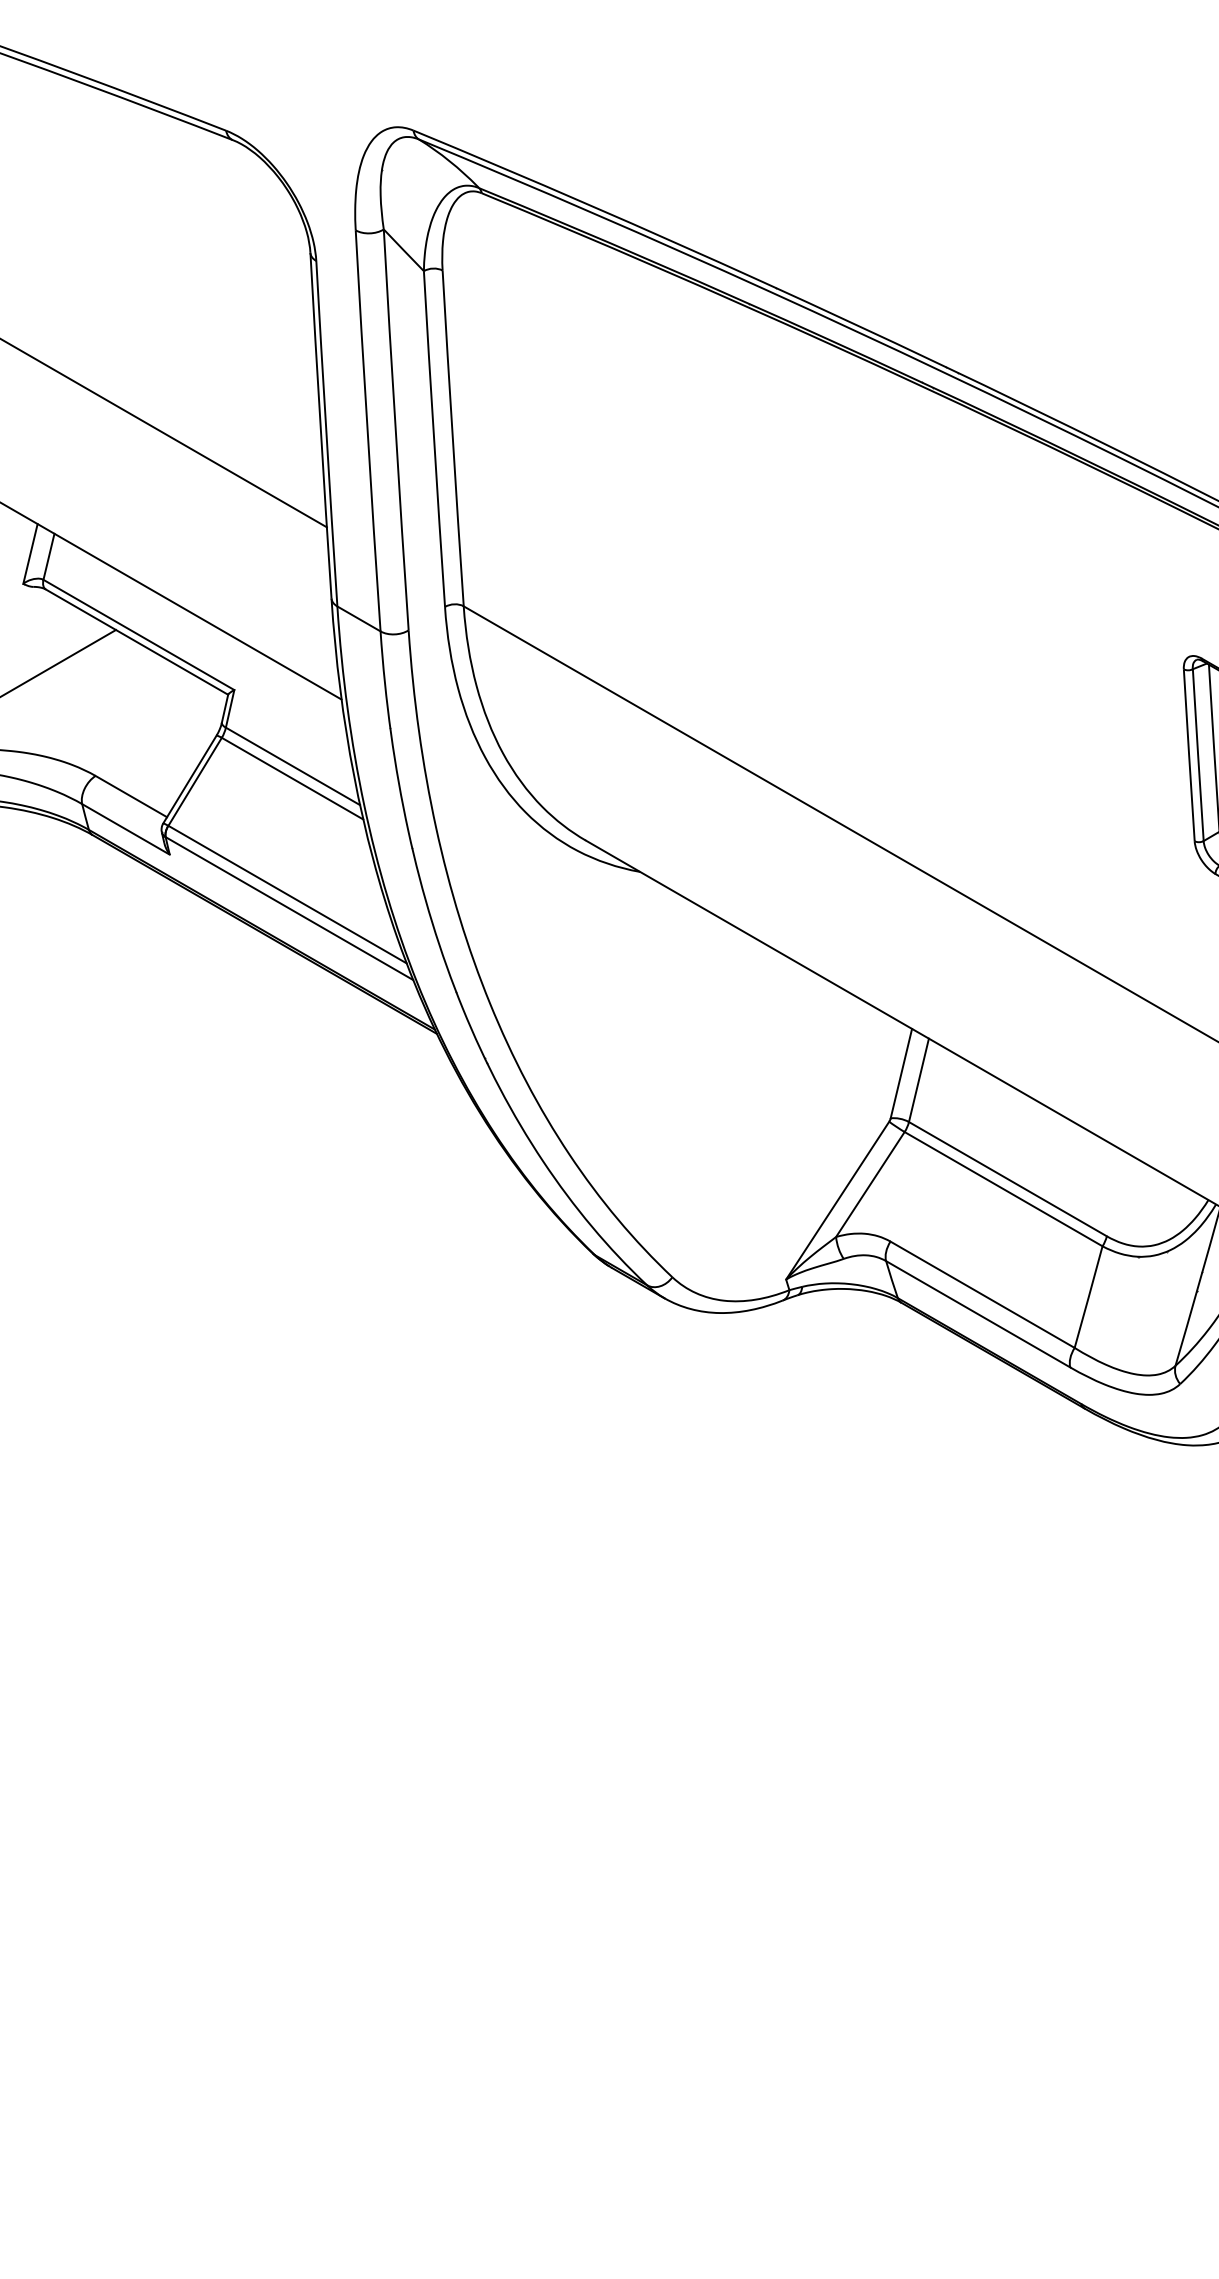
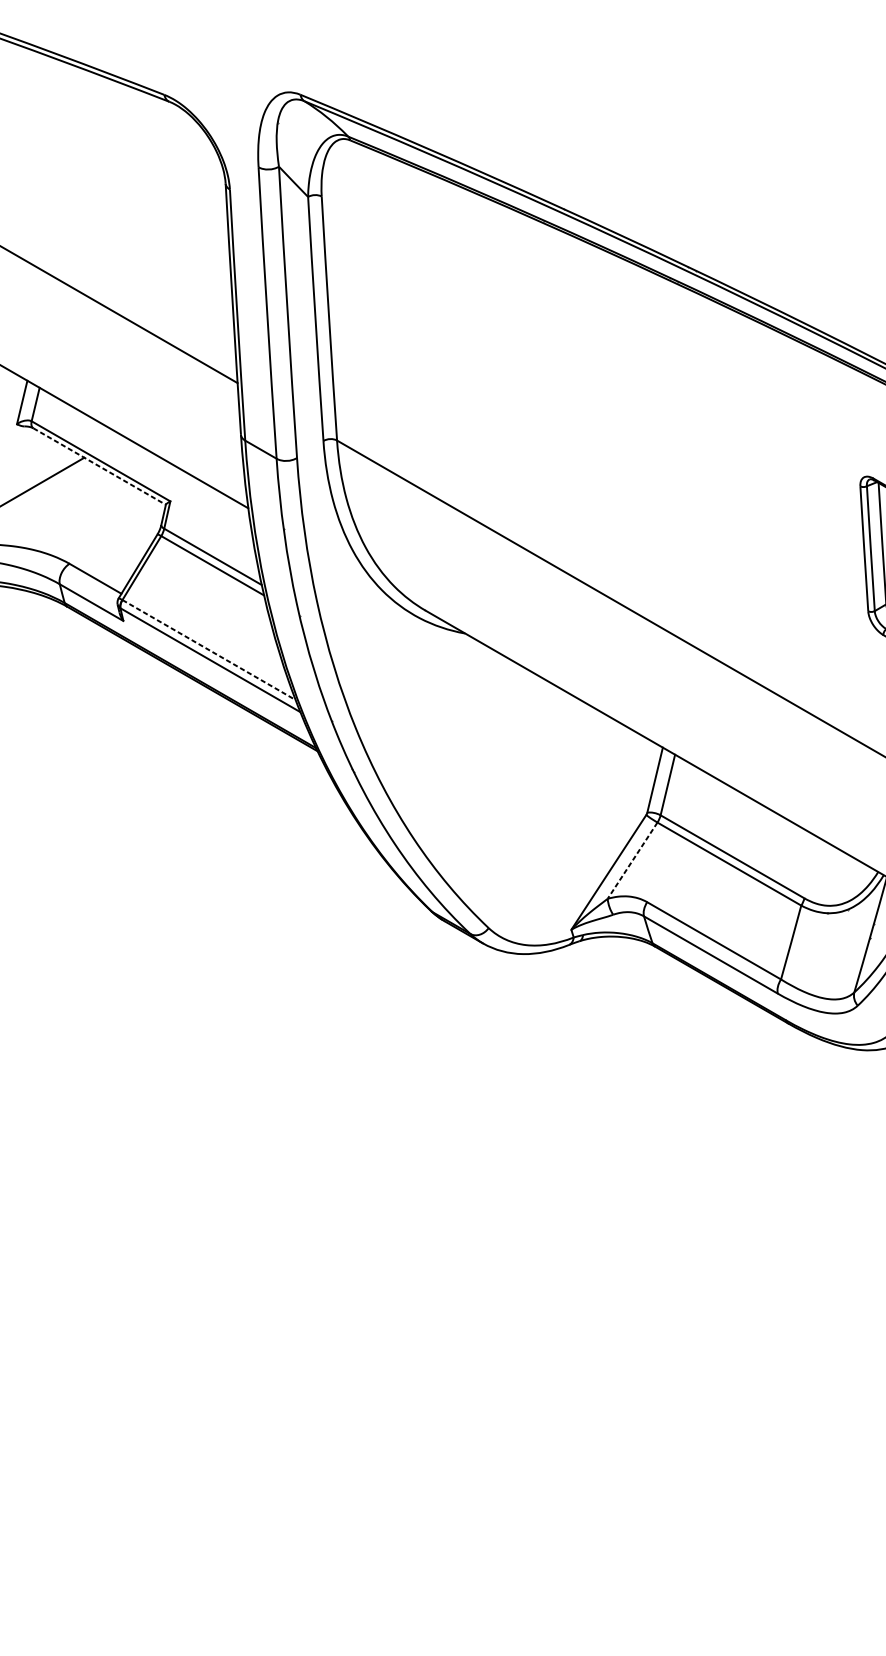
line: (137, 642) -> (99, 466), solid -> dashed
line: (287, 894) -> (209, 649), solid -> dashed
line: (870, 1184) -> (632, 860), solid -> dashed

